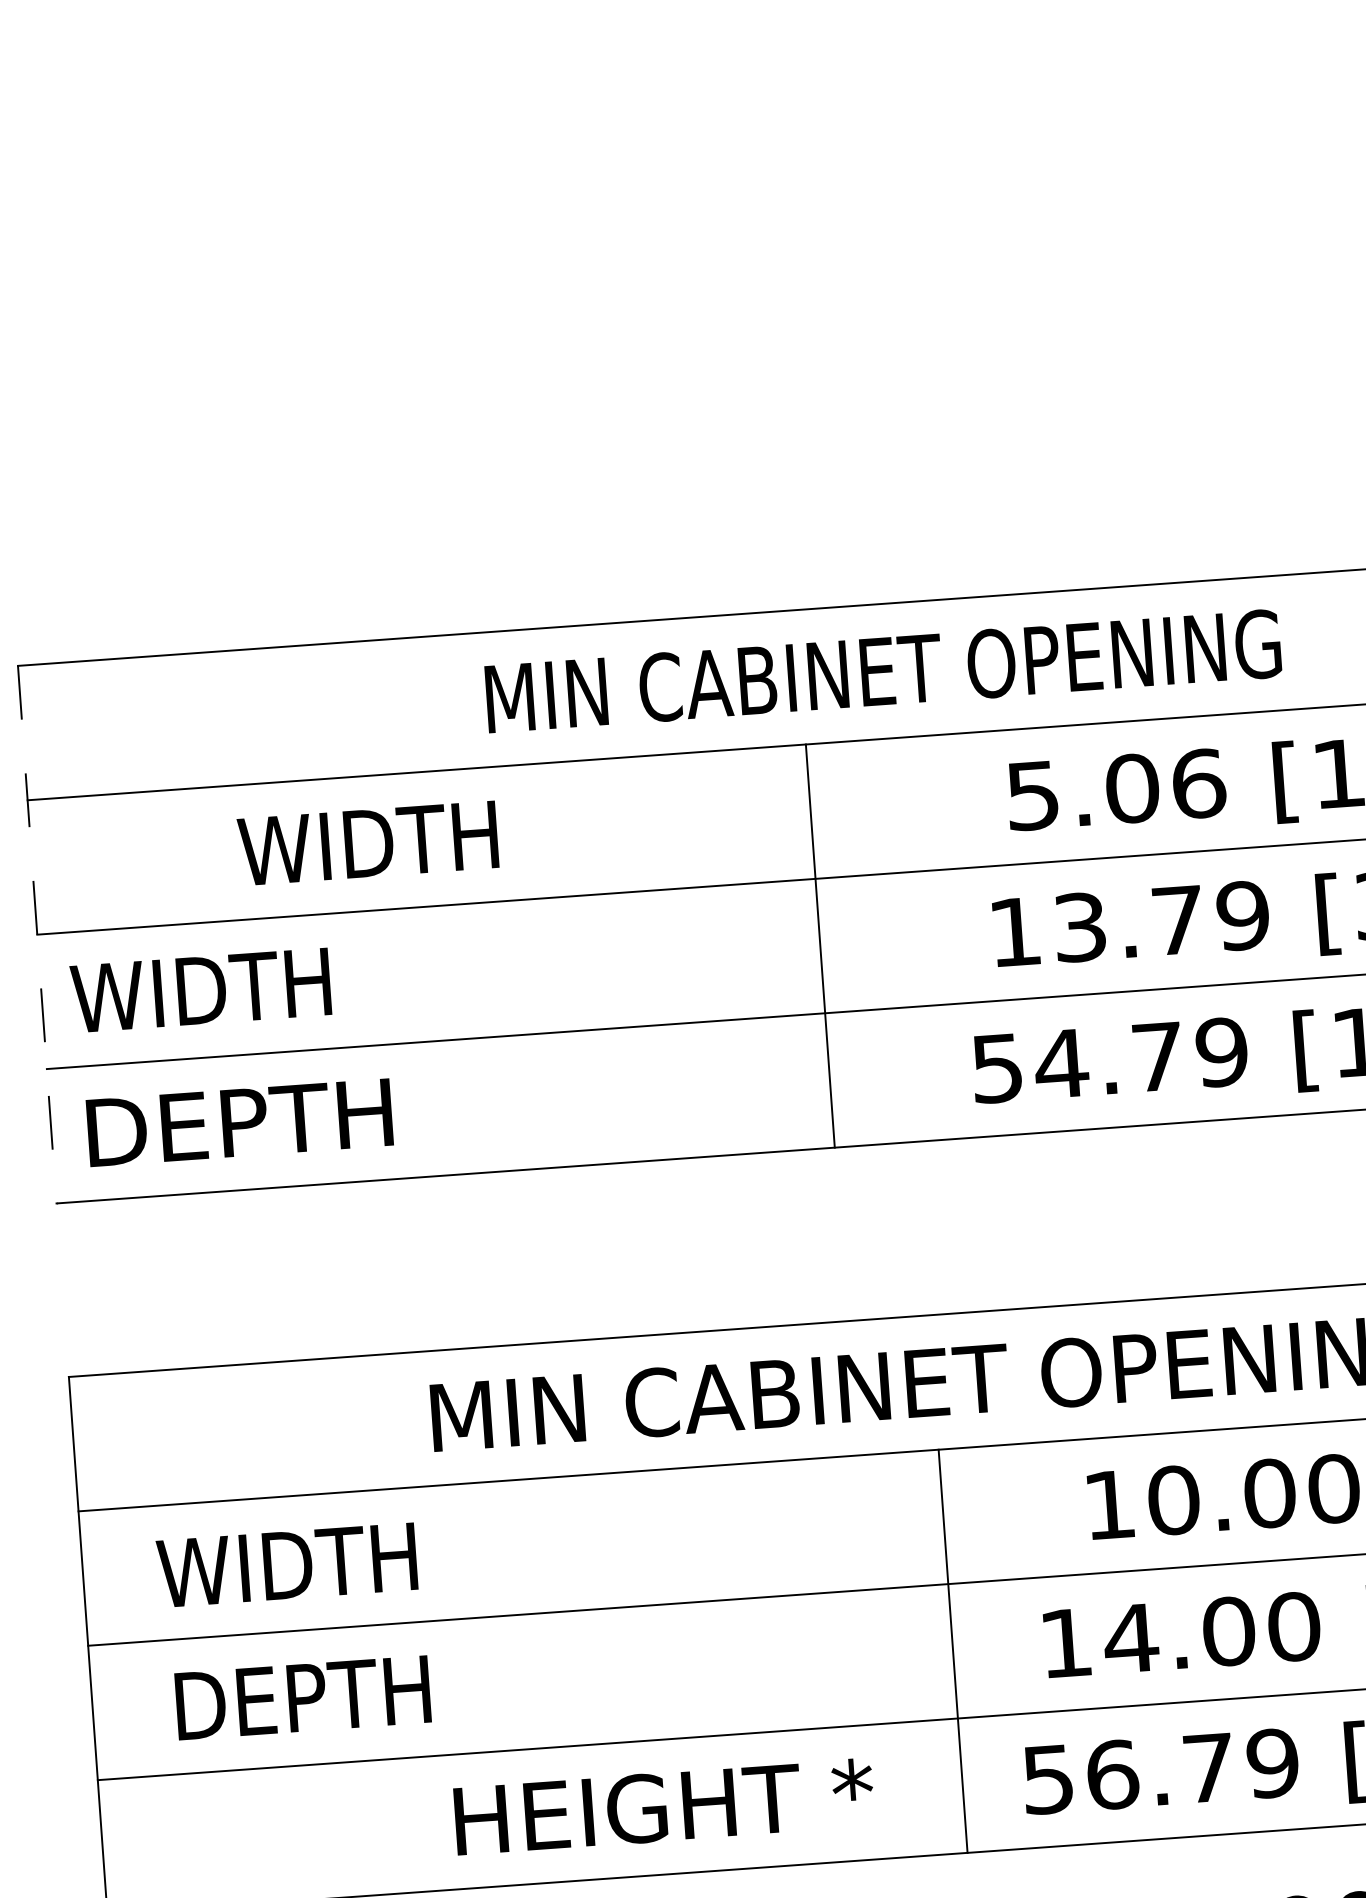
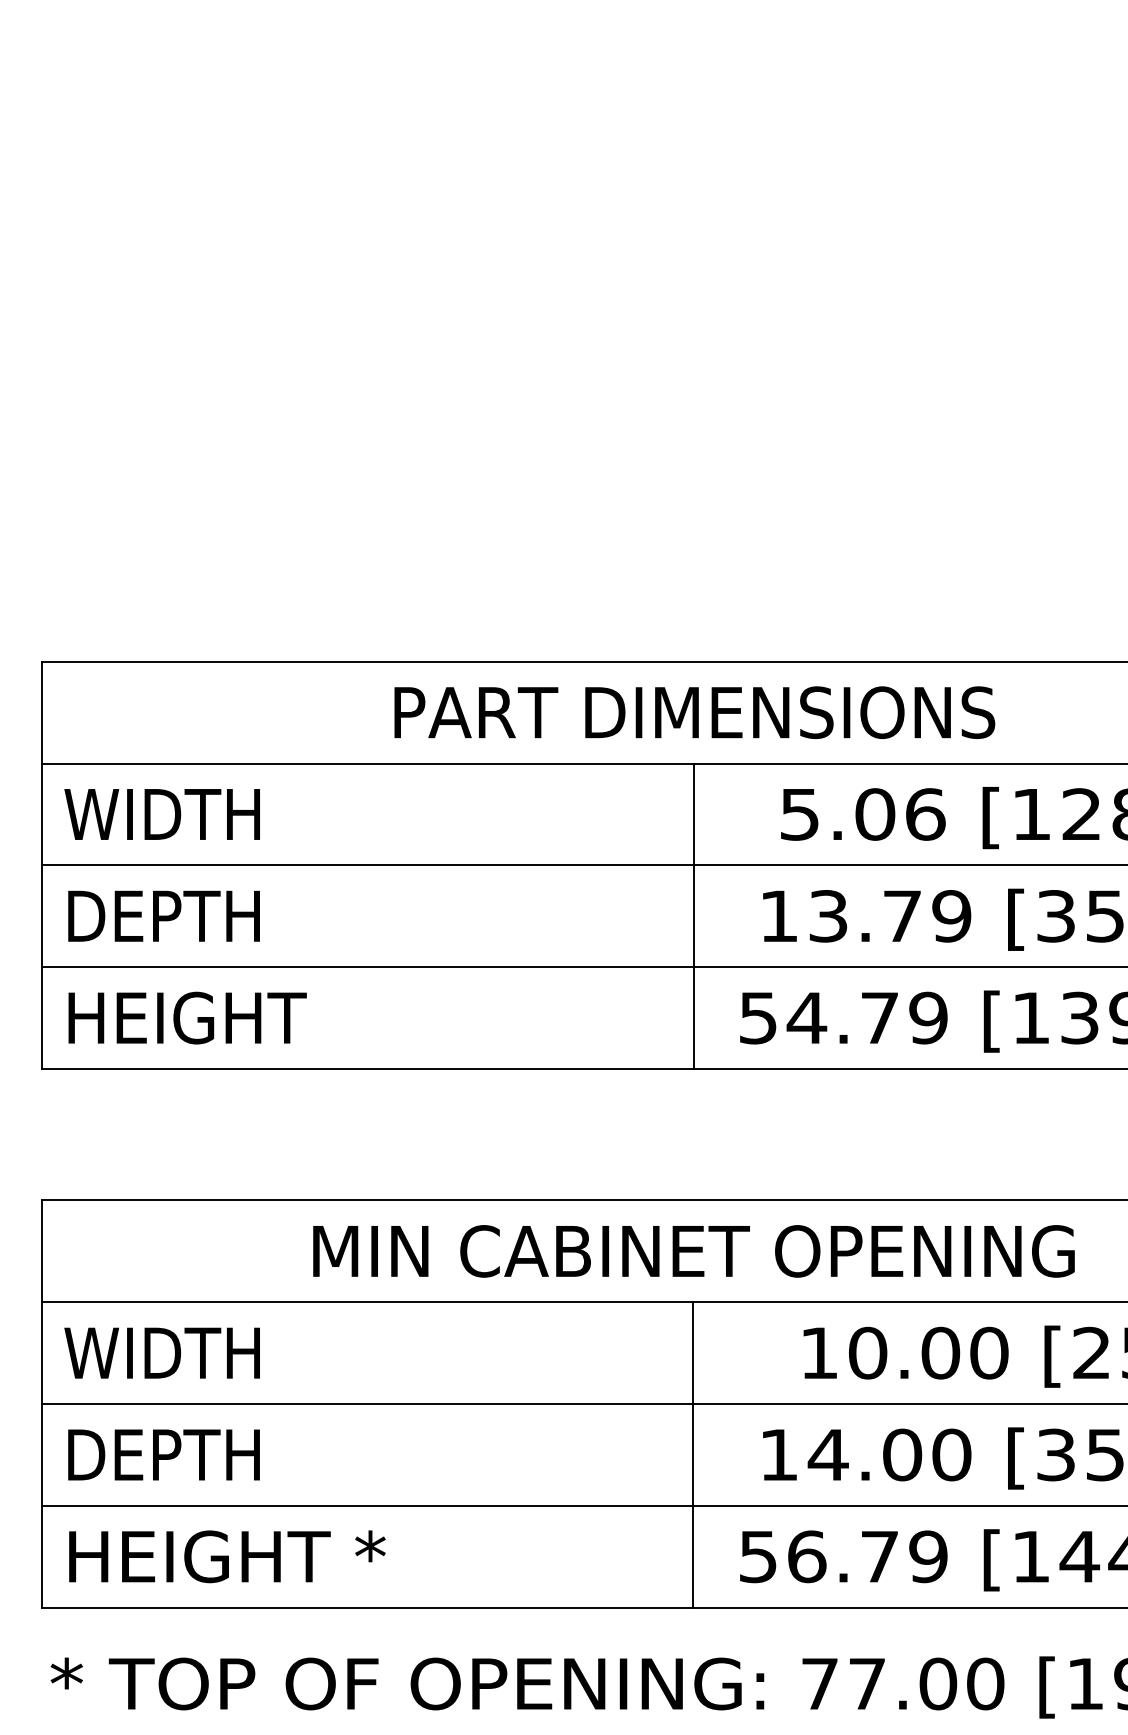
text: (884, 671) -> (694, 712), MIN CABINET OPENING -> PART DIMENSIONS
text: (367, 843) -> (161, 814), moved
line: (36, 934) -> (41, 865), dashed -> solid
line: (820, 946) -> (693, 916), moved
text: (197, 989) -> (159, 915), WIDTH -> DEPTH
text: (243, 1121) -> (187, 1017), DEPTH -> HEIGHT
text: (286, 1564) -> (161, 1352), moved
text: (302, 1697) -> (163, 1454), moved
text: (664, 1806) -> (227, 1556), moved

